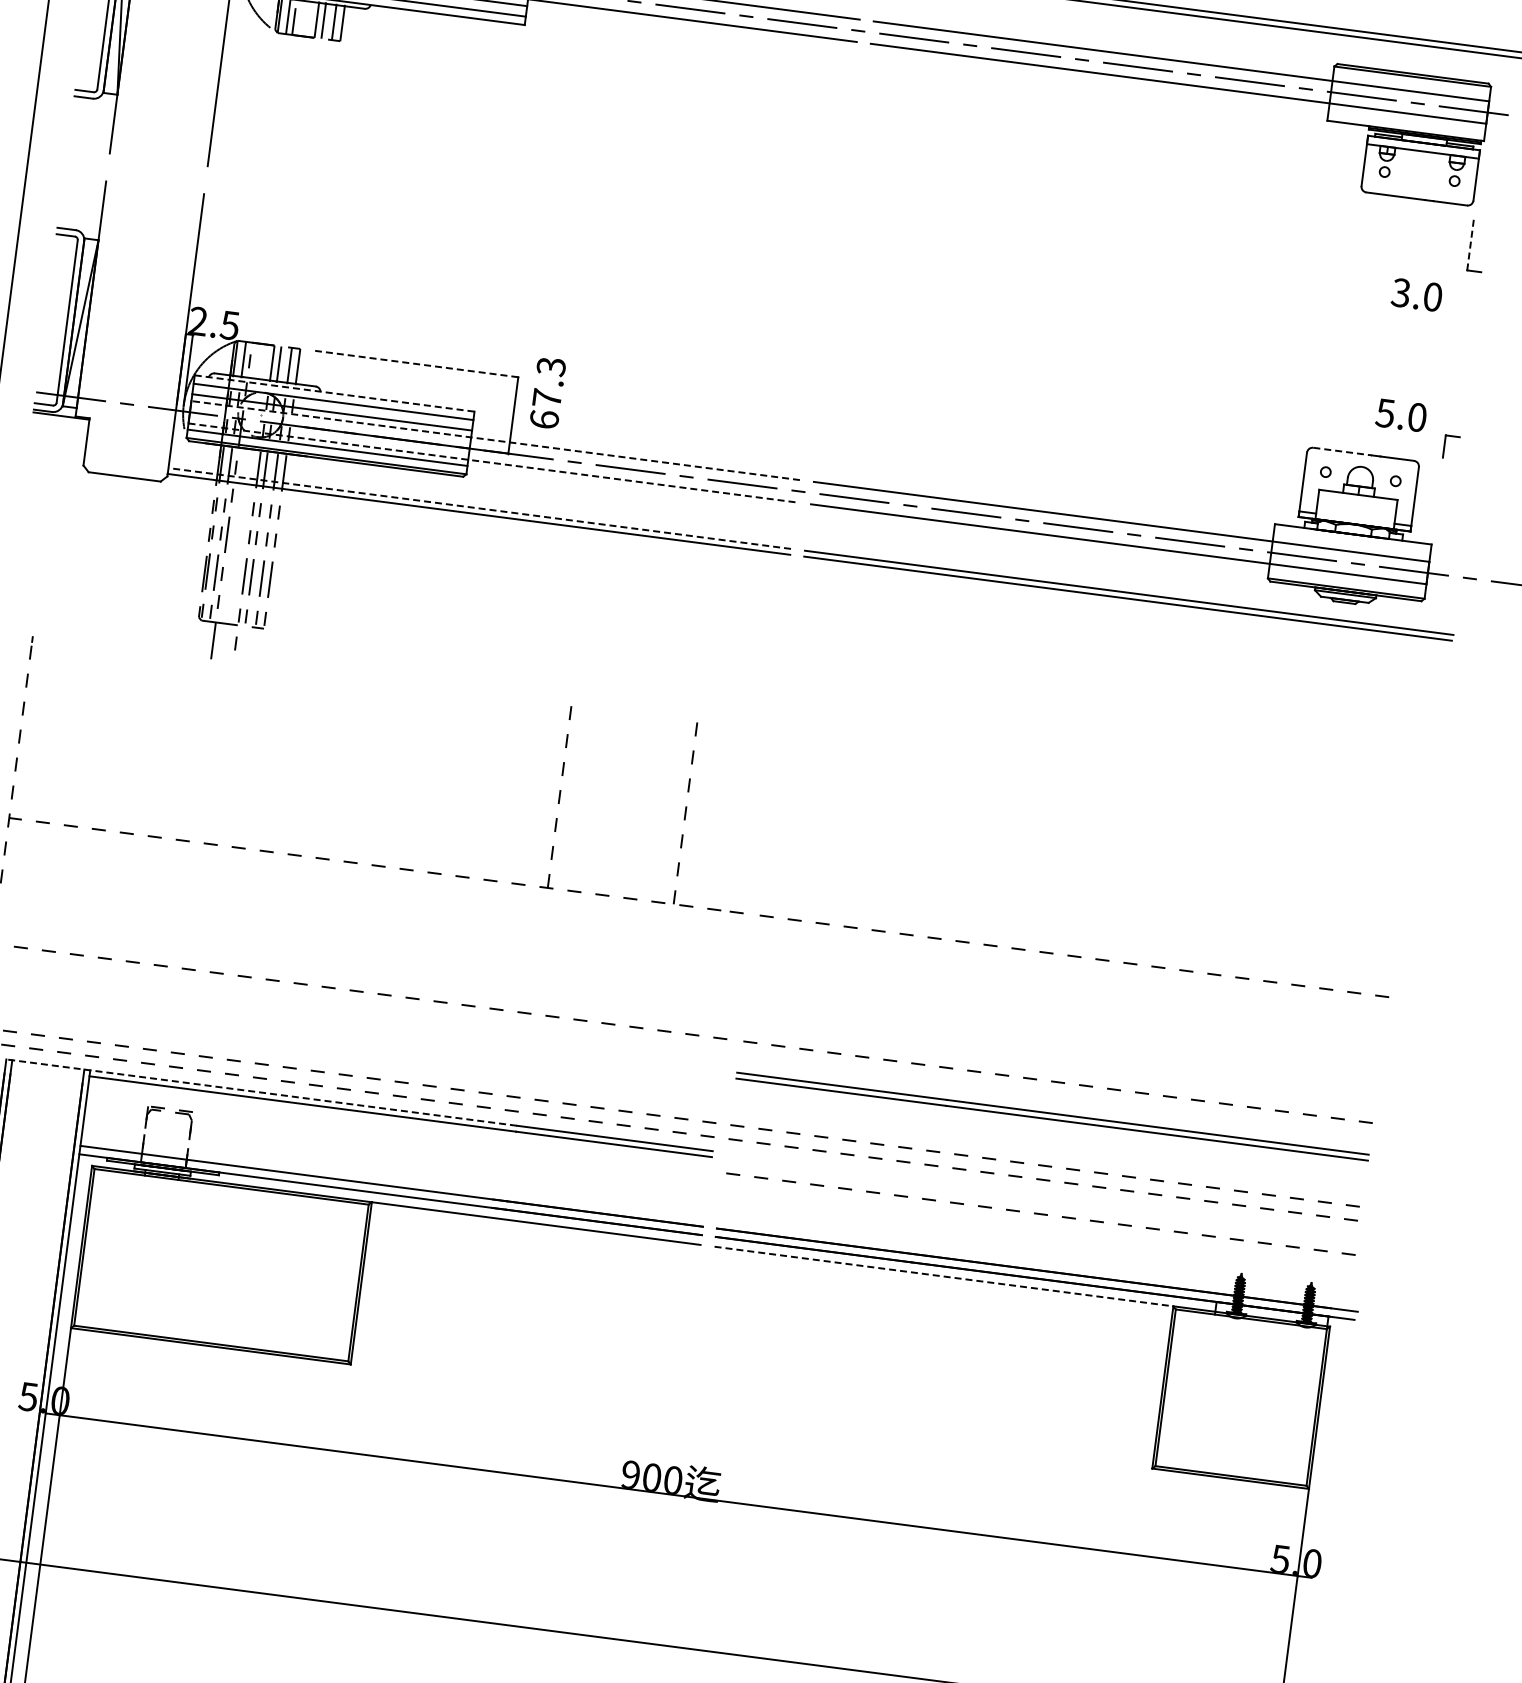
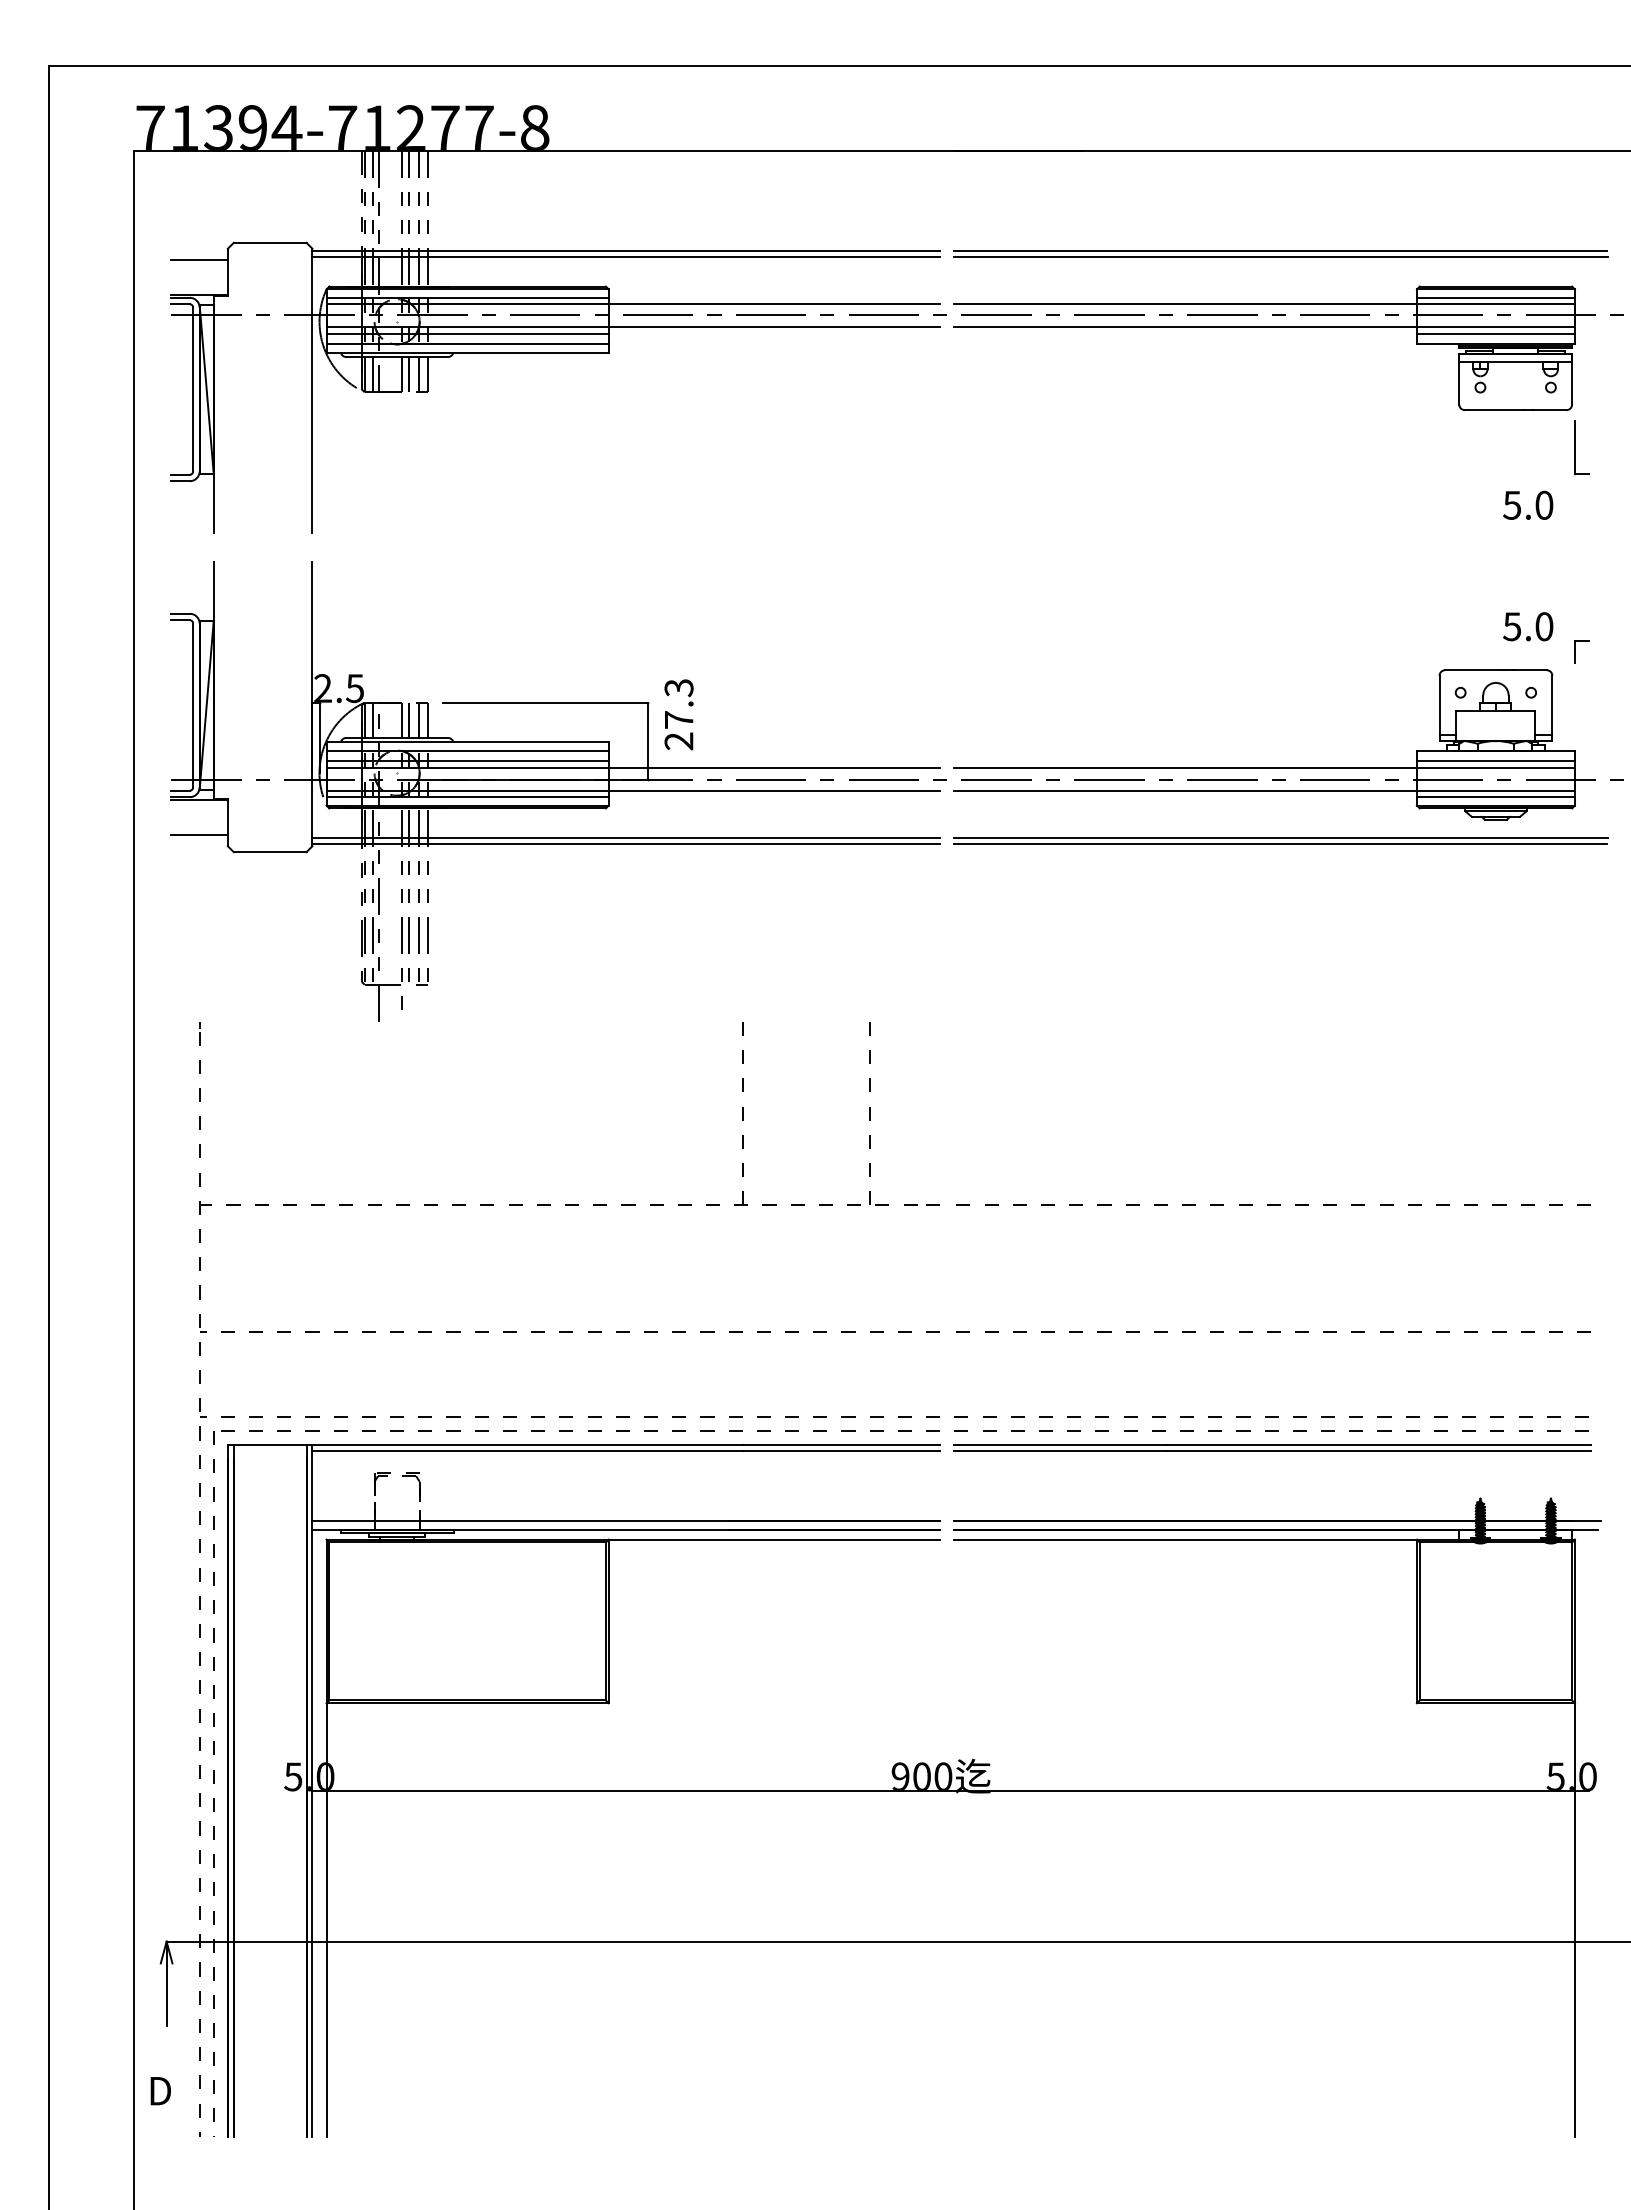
line: (1411, 84) -> (1495, 297), added
line: (1406, 120) -> (1495, 333), added
line: (1470, 243) -> (1574, 447), dashed -> solid
text: (1400, 292) -> (1511, 504), 3.0 -> 5.0
line: (416, 363) -> (544, 702), dashed -> solid
line: (335, 393) -> (468, 742), dashed -> solid
text: (543, 419) -> (678, 741), 67.3 -> 27.3
line: (495, 440) -> (633, 768), dashed -> solid
line: (56, 451) -> (199, 835), added
line: (1342, 451) -> (1474, 670), dashed -> solid
line: (492, 462) -> (633, 790), dashed -> solid
line: (479, 508) -> (626, 837), dashed -> solid
line: (1351, 544) -> (1495, 761), added
line: (1346, 580) -> (1495, 797), added
line: (260, 1092) -> (484, 1445), dashed -> solid
part: (1052, 1116) -> (1272, 1447), moved
line: (1040, 1213) -> (1273, 1464), removed
line: (944, 1276) -> (1186, 1539), dashed -> solid

